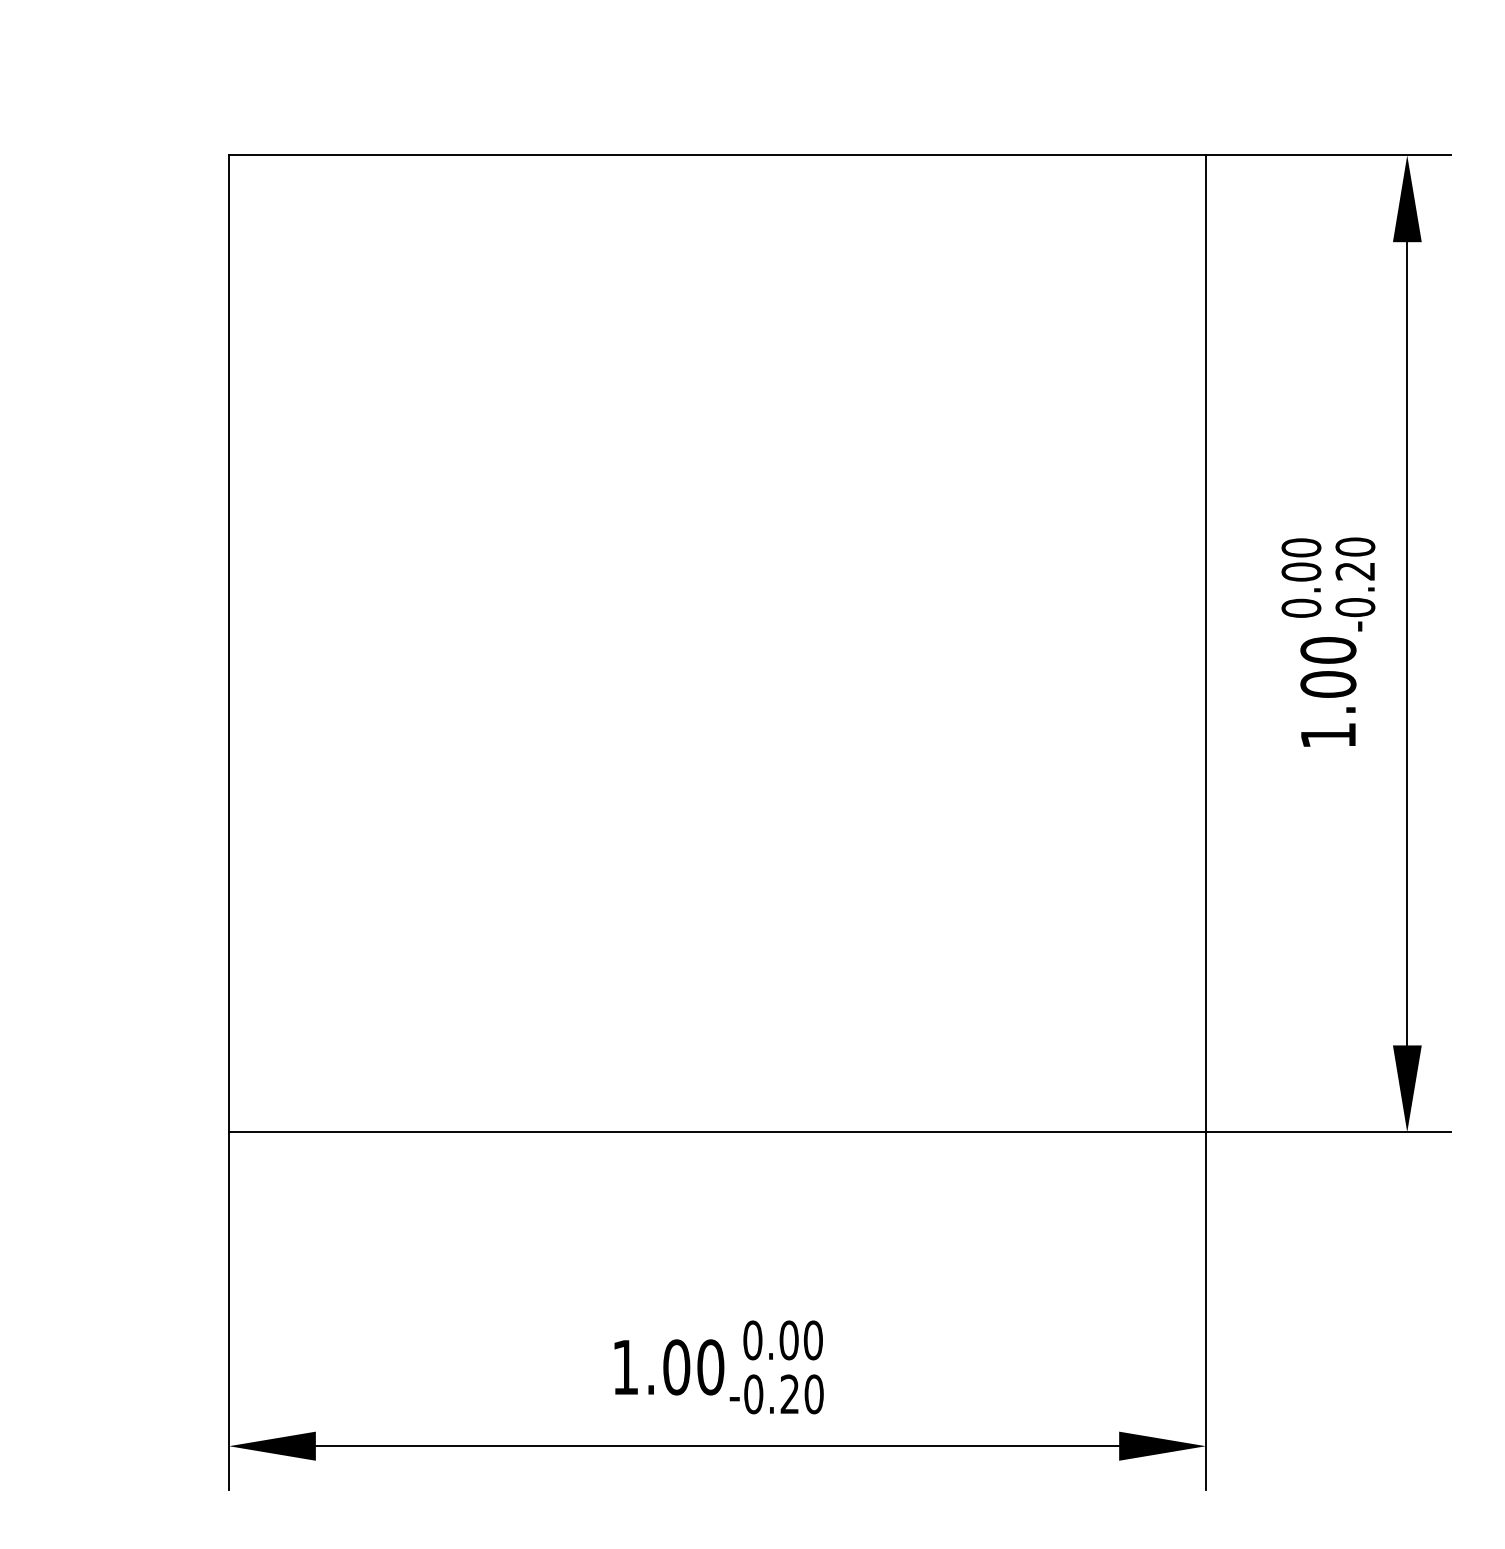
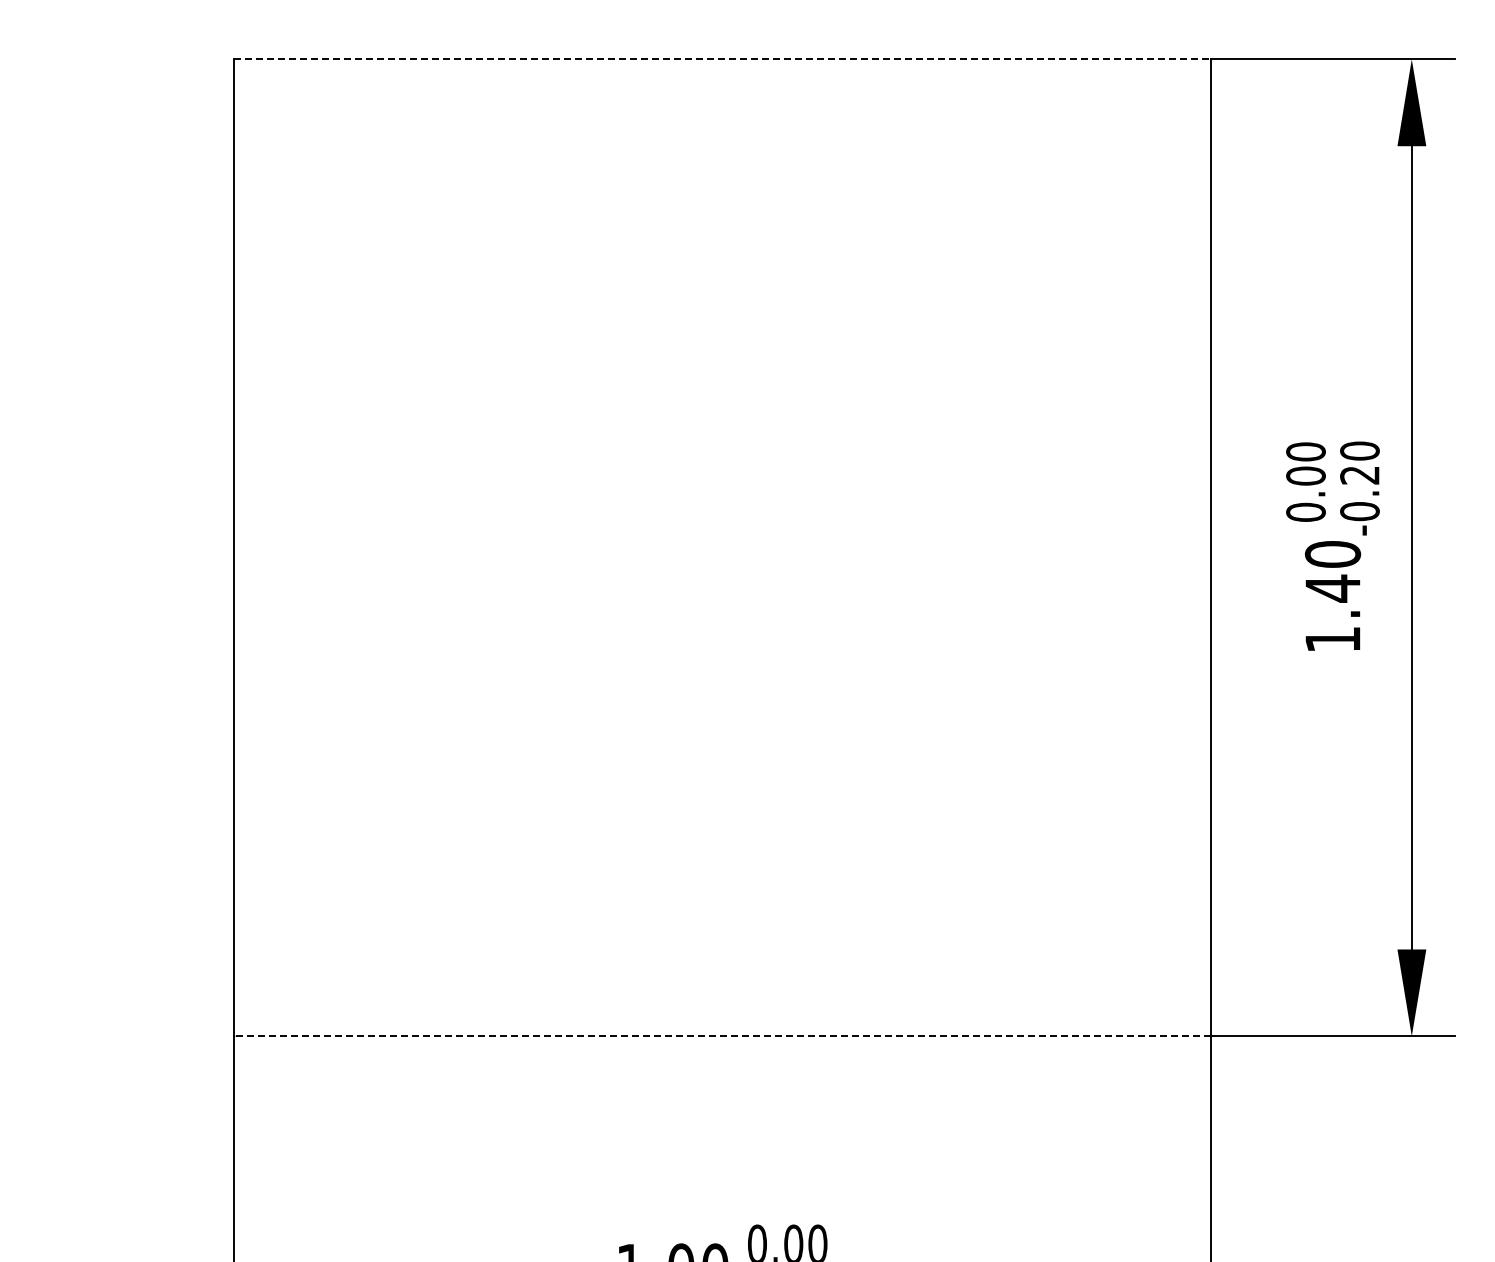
line: (718, 155) -> (723, 59), solid -> dashed
text: (1328, 684) -> (1333, 588), 1.00 -> 1.40
line: (717, 1132) -> (722, 1036), solid -> dashed

